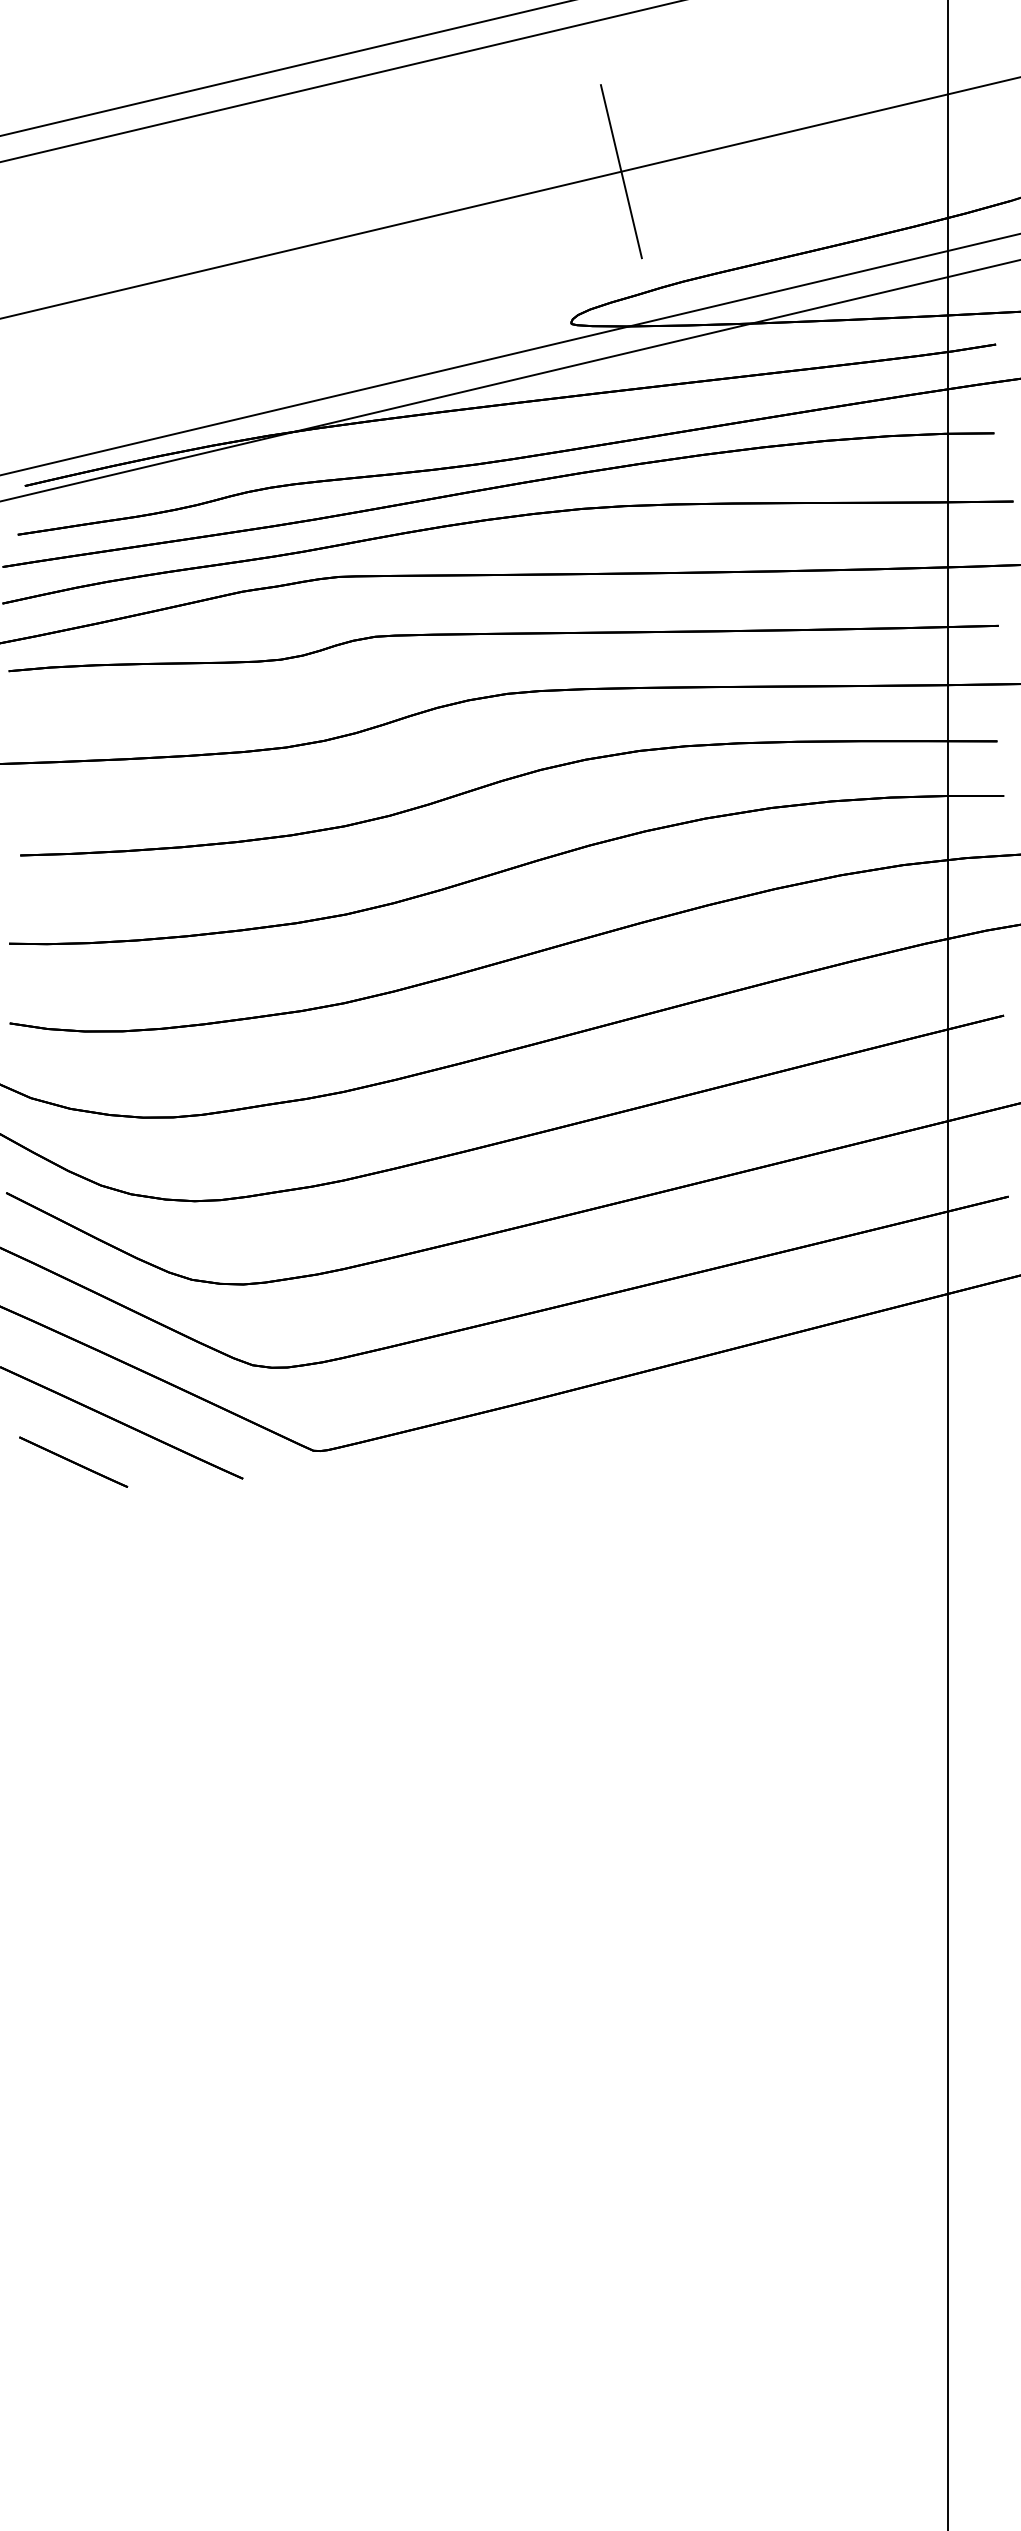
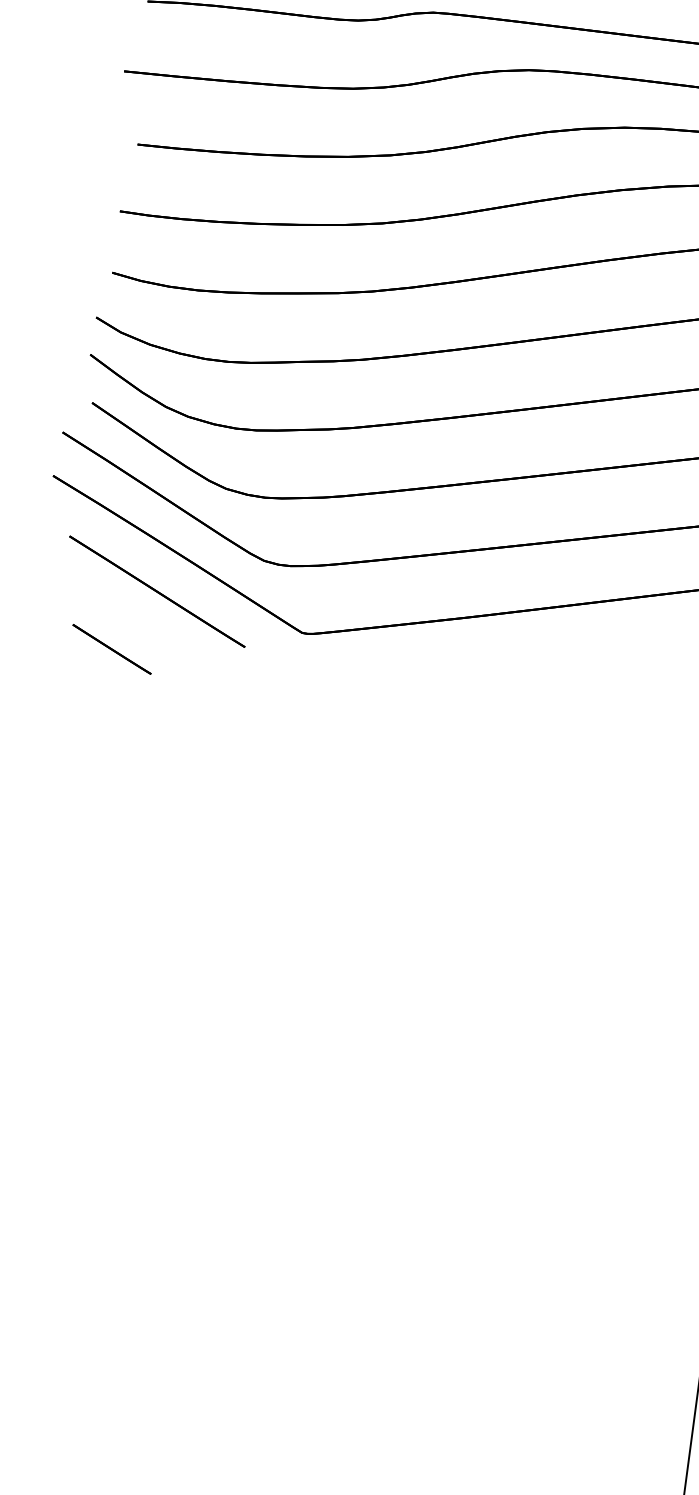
line: (73, 1461) -> (112, 648), moved

